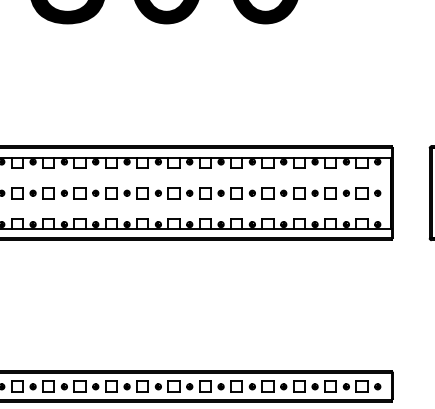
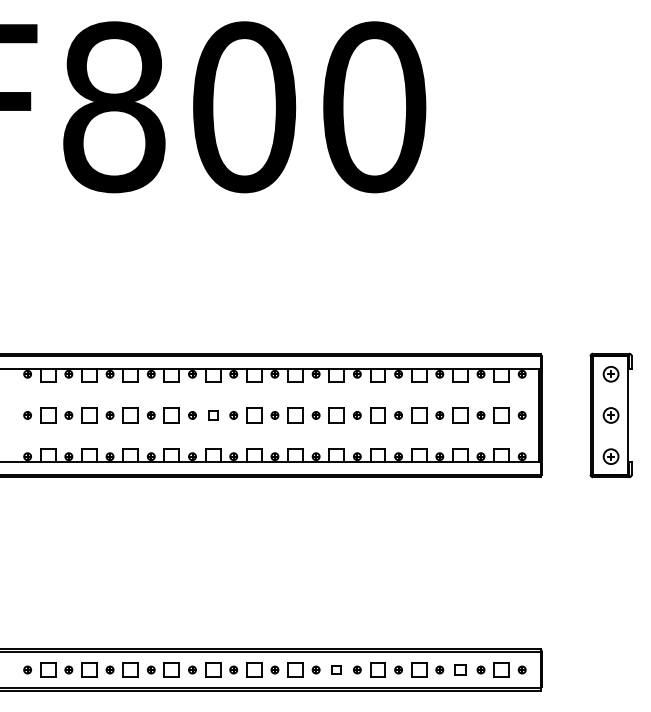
part: (143, 193) -> (213, 415), size x0.6
part: (236, 386) -> (336, 669), size x0.6
part: (330, 386) -> (460, 669), size x0.7

